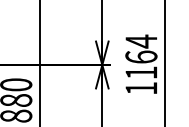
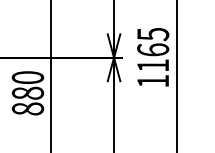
text: (141, 41) -> (153, 34), 1164 -> 1165

